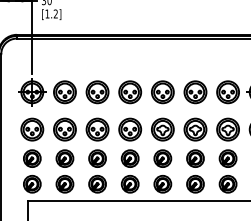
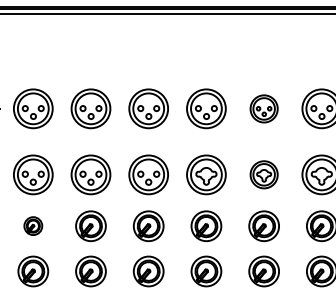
part: (195, 92) -> (264, 109), size x0.7
part: (195, 129) -> (264, 174), size x0.7
part: (64, 158) -> (32, 225), size x0.6

